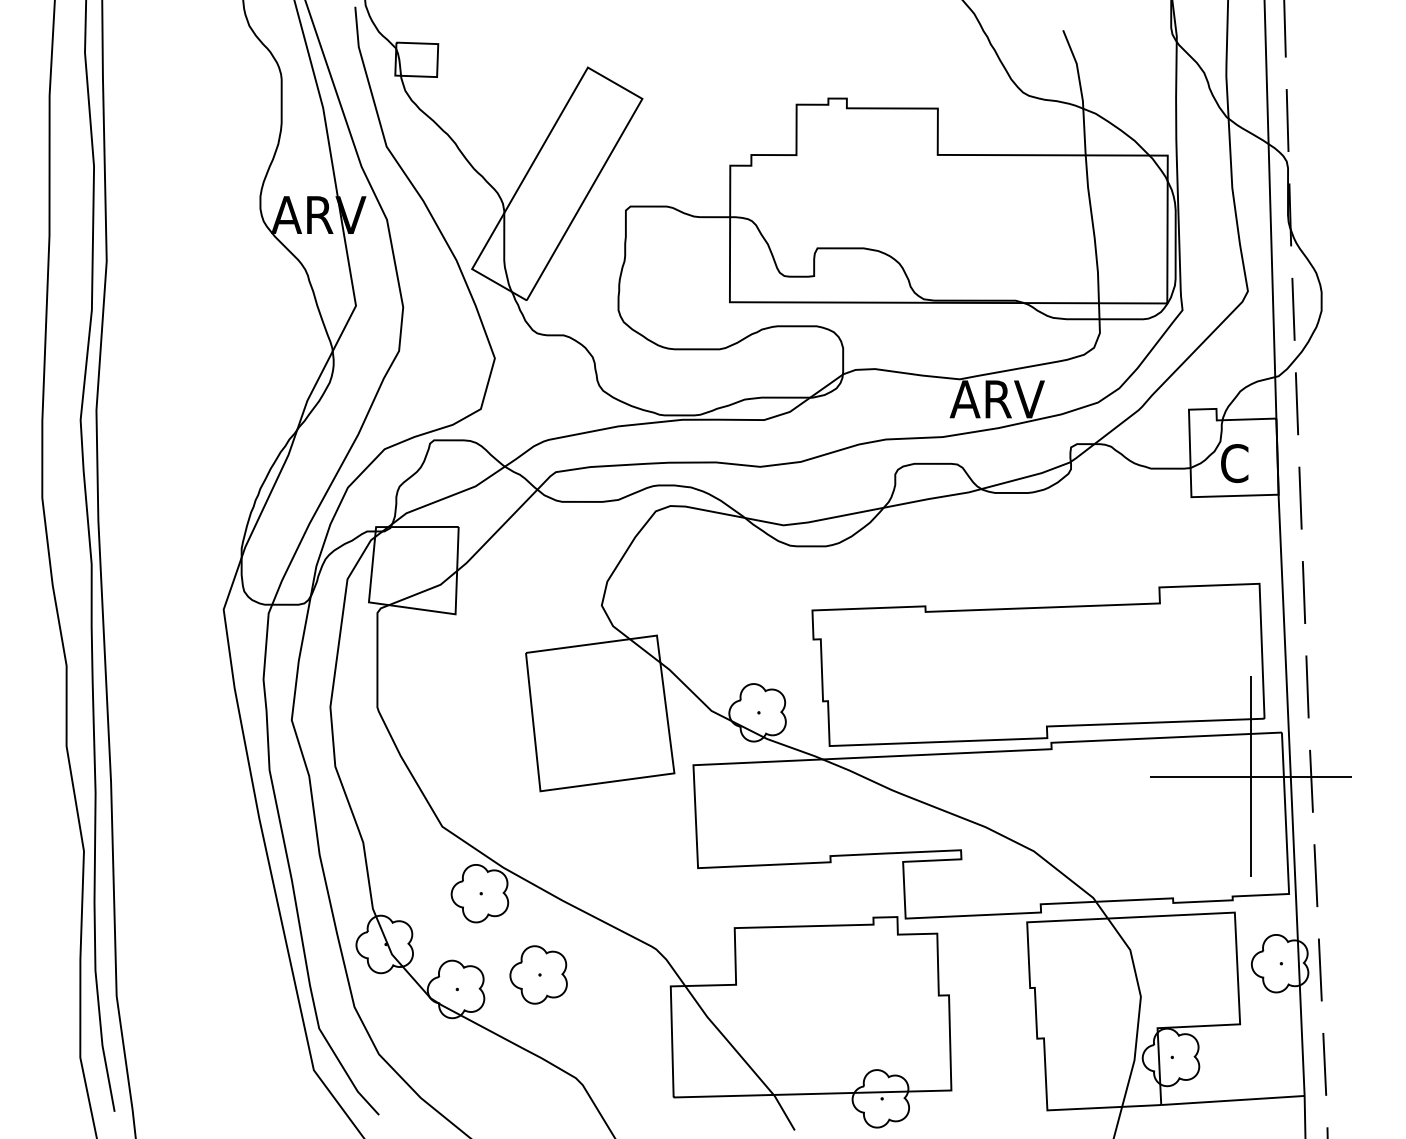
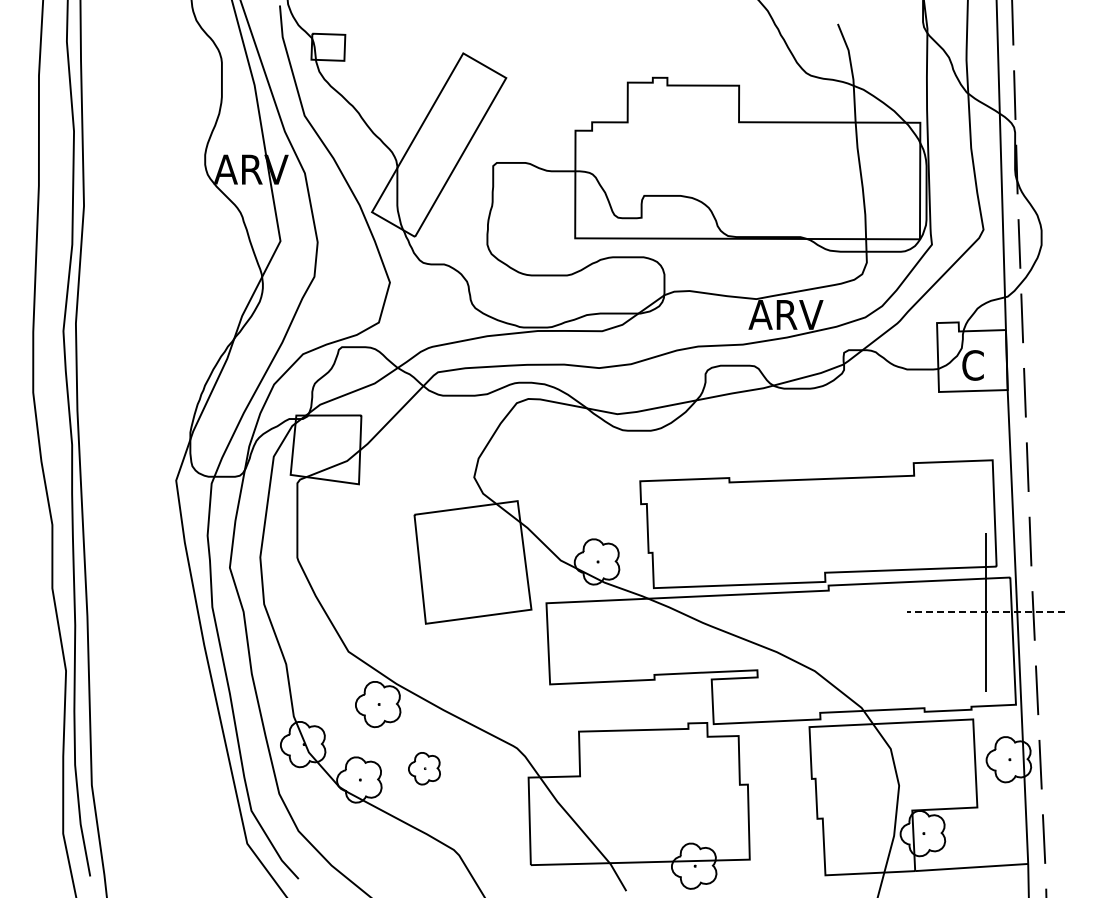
line: (1250, 776) -> (985, 612), solid -> dashed
part: (538, 974) -> (424, 768), size x0.7

